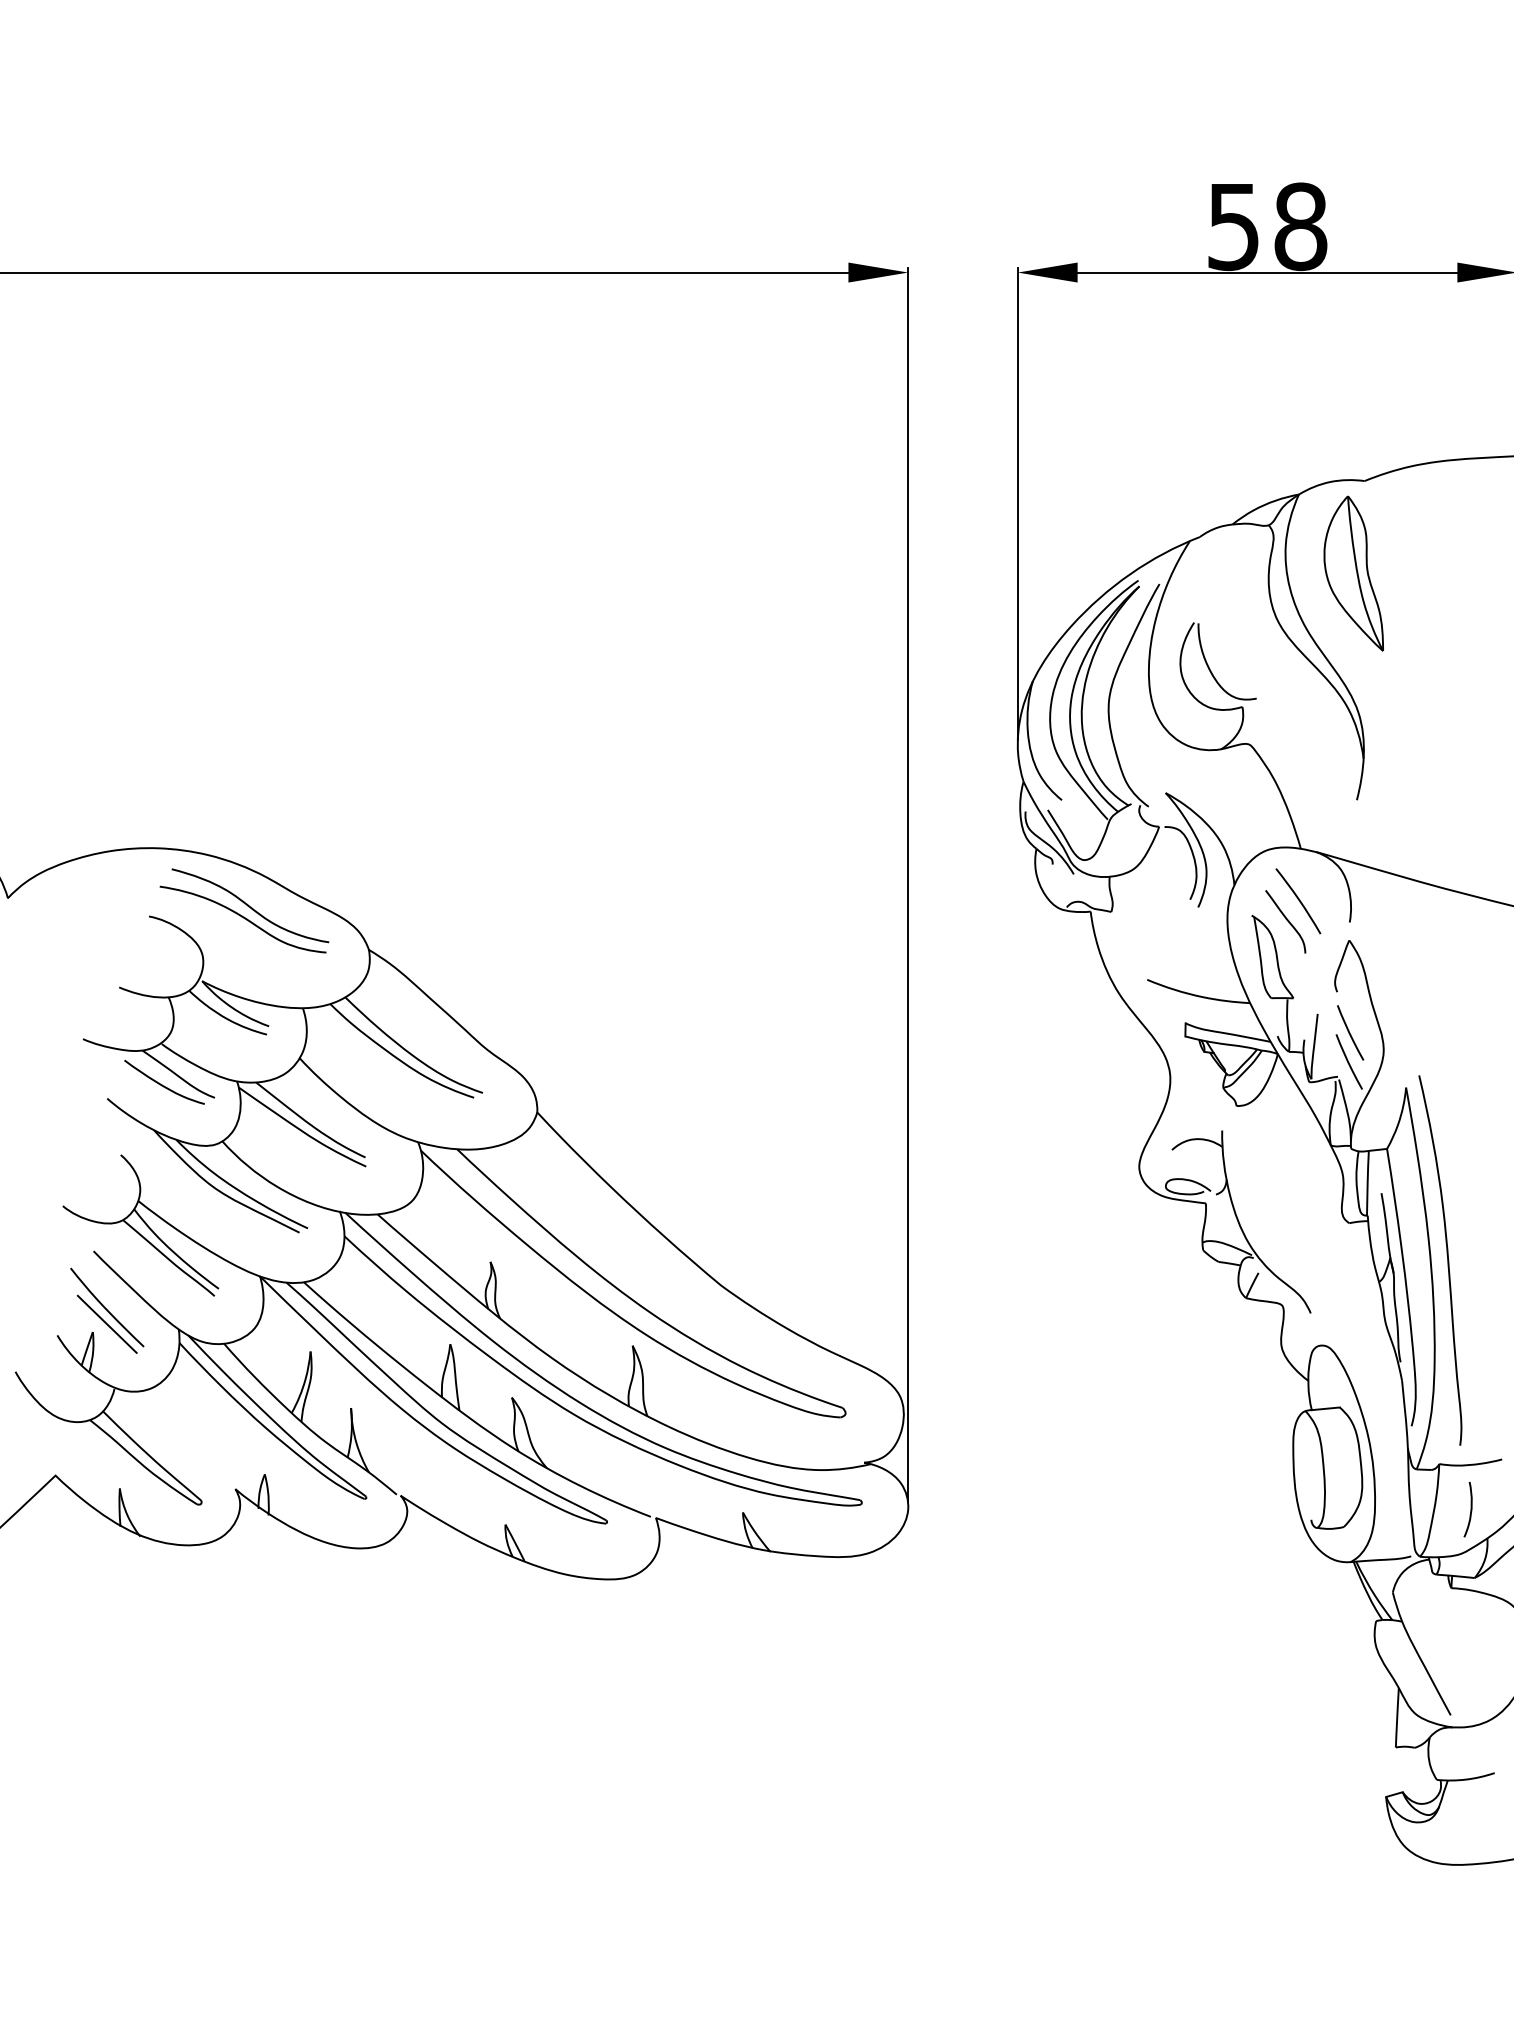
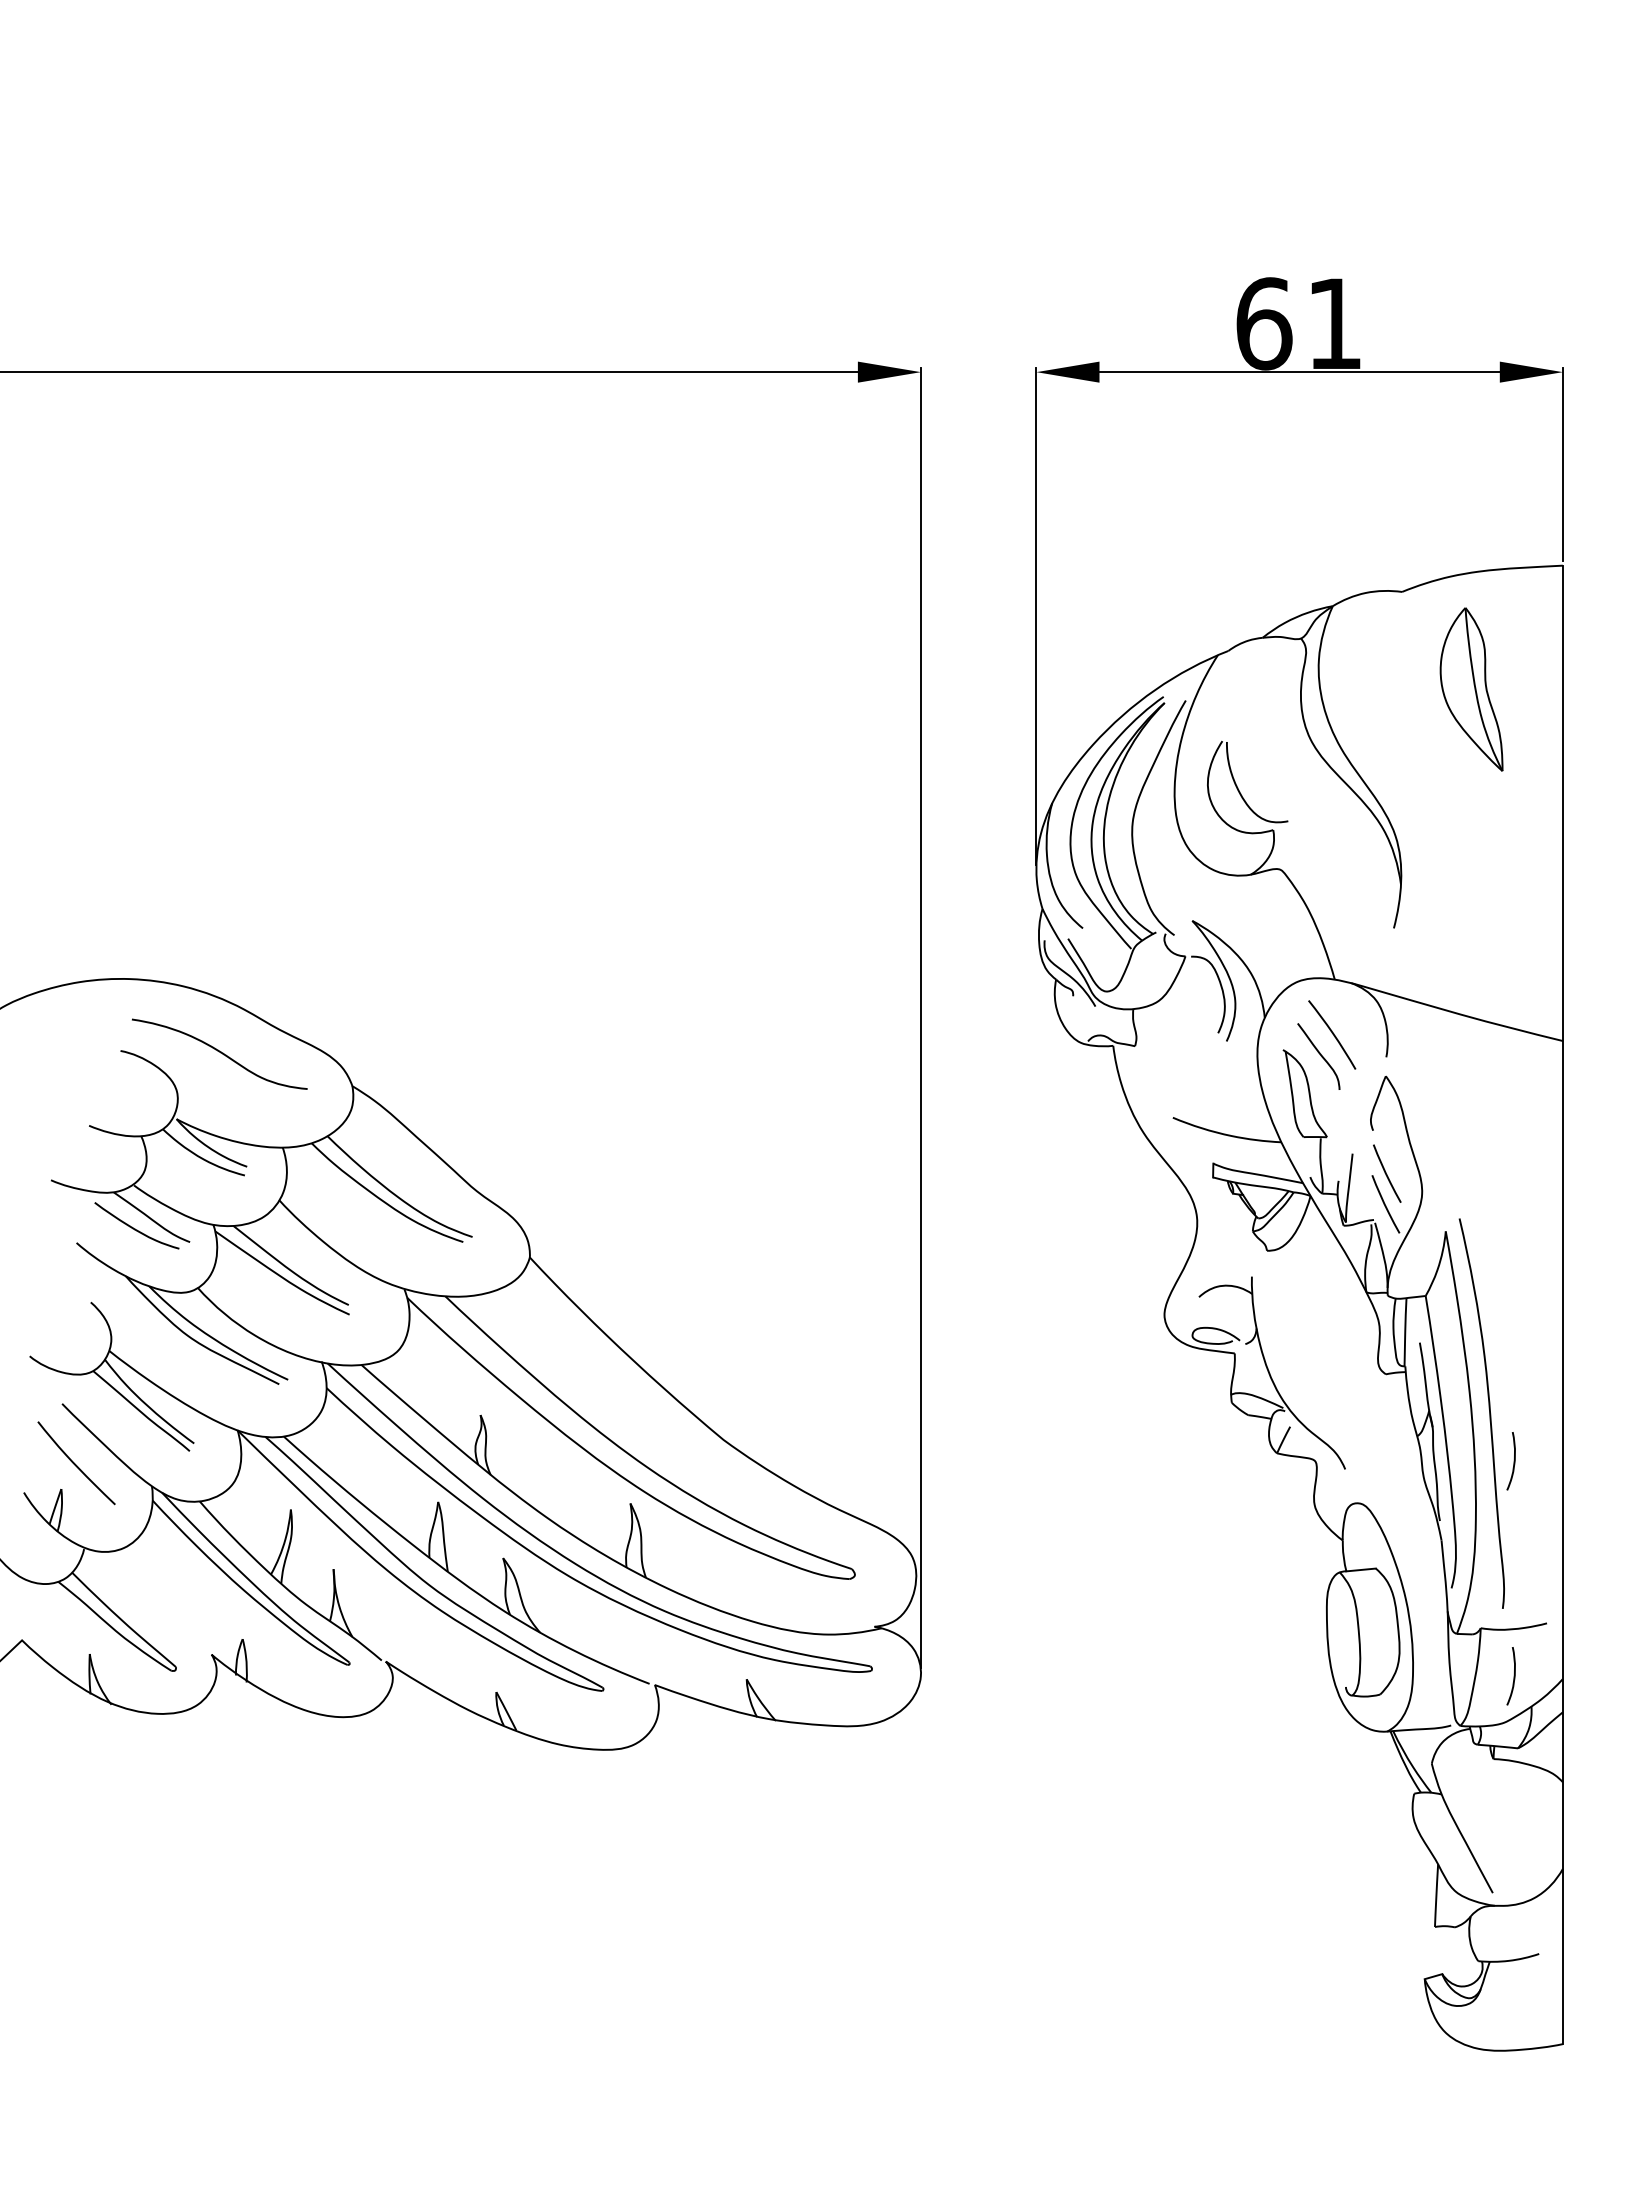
text: (1267, 226) -> (1299, 323), 58 -> 61
part: (1353, 573) -> (1471, 689), moved
curve: (249, 905) -> (226, 1039), removed
curve: (1470, 1305) -> (1513, 1461), added
line: (107, 1323) -> (76, 1480), removed

